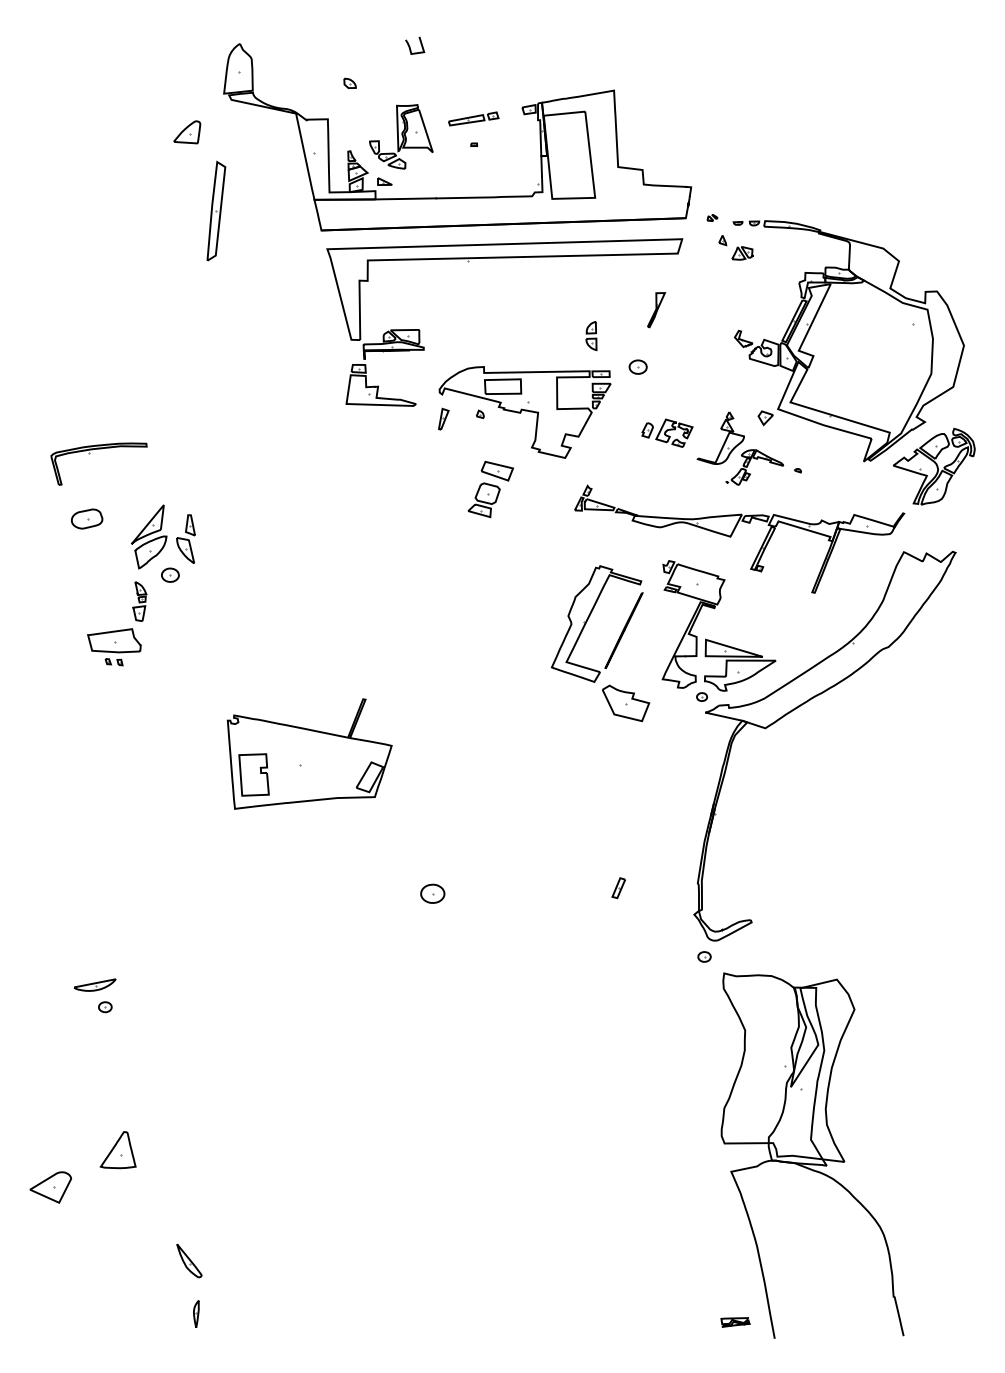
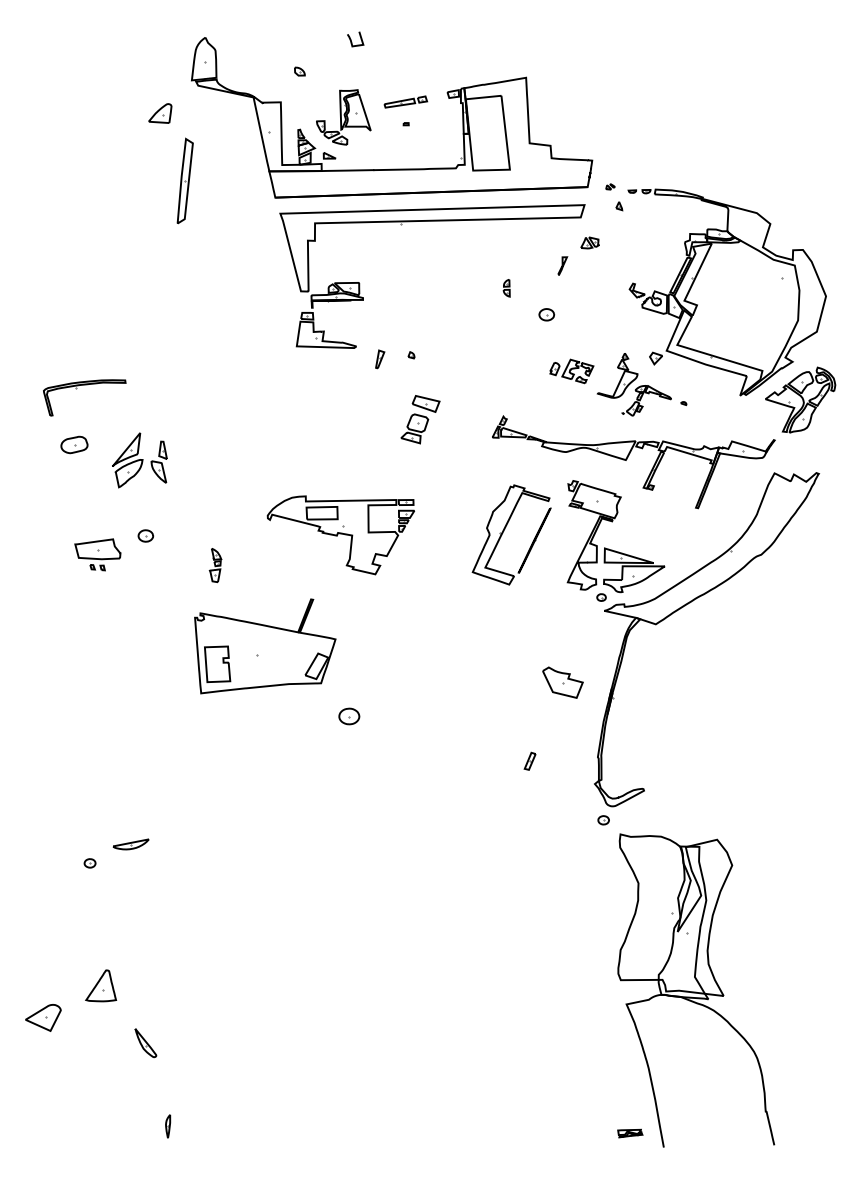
part: (742, 253) -> (589, 243), moved
part: (656, 310) -> (562, 266), size x0.6
part: (591, 336) -> (506, 288), size x0.7
part: (524, 412) -> (340, 535), moved
part: (170, 574) -> (145, 535), moved
part: (139, 601) -> (215, 565), moved
part: (626, 703) -> (563, 682), moved
part: (432, 893) -> (349, 716), moved
part: (95, 984) -> (131, 843), moved
part: (189, 1261) -> (145, 1043), moved

